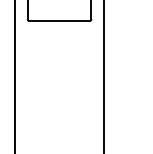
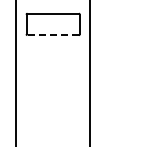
line: (60, 21) -> (53, 35), solid -> dashed

